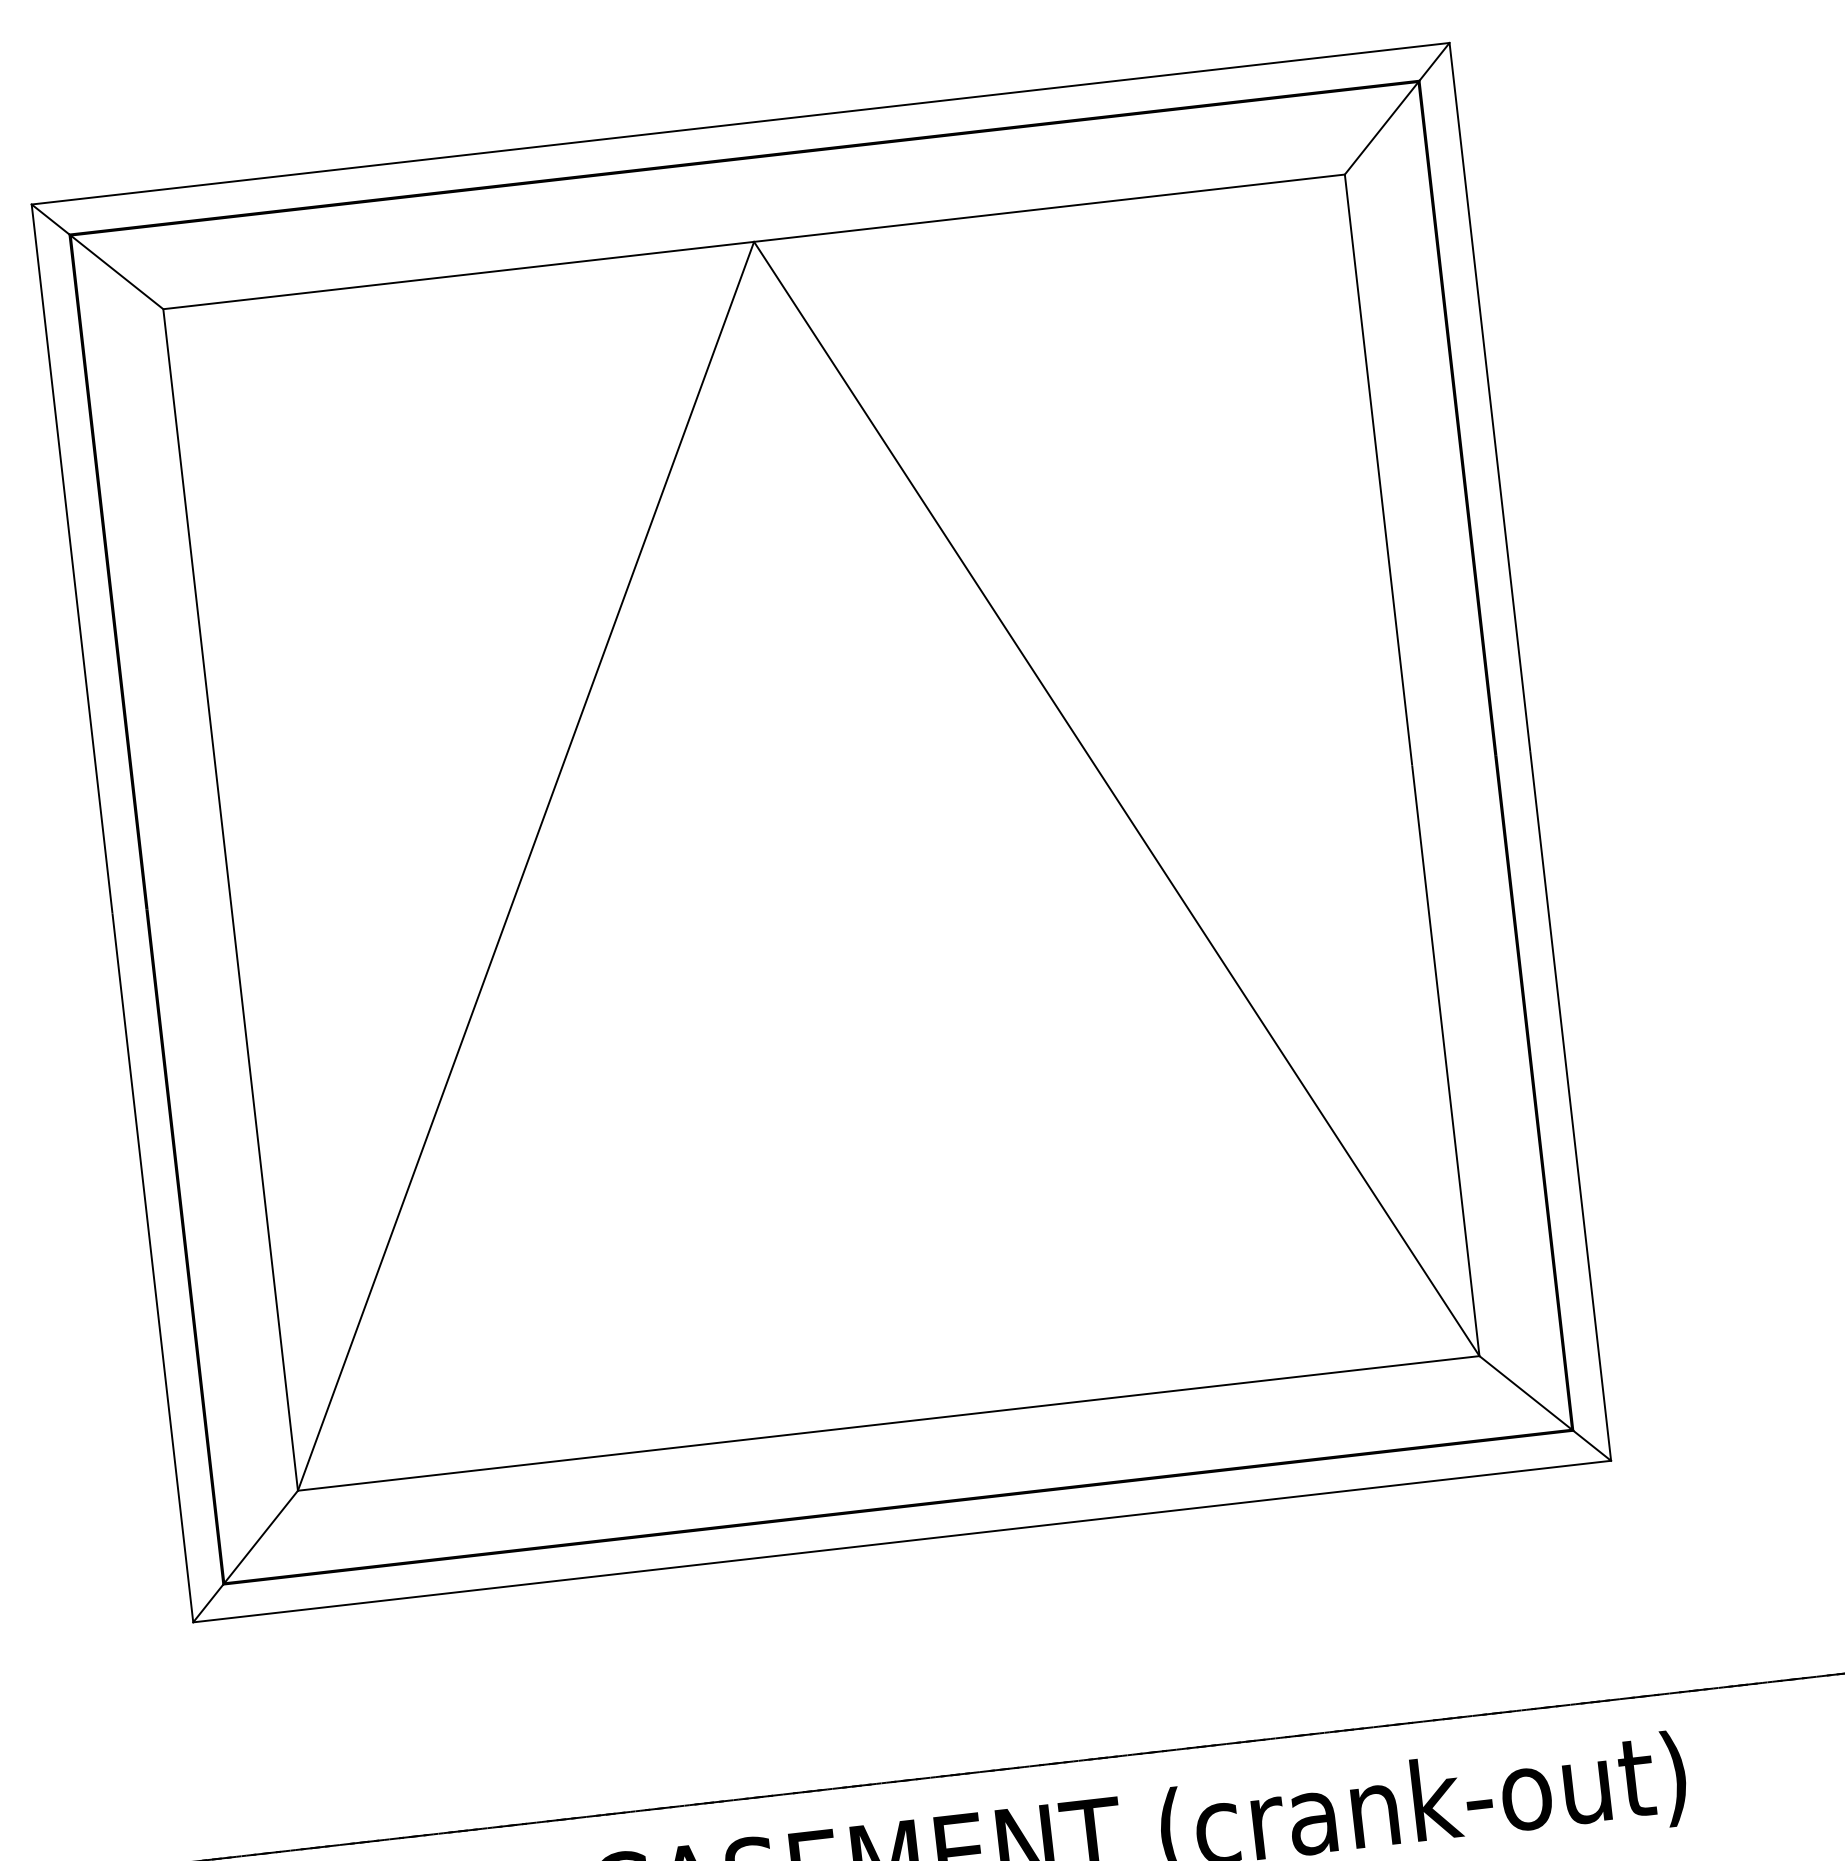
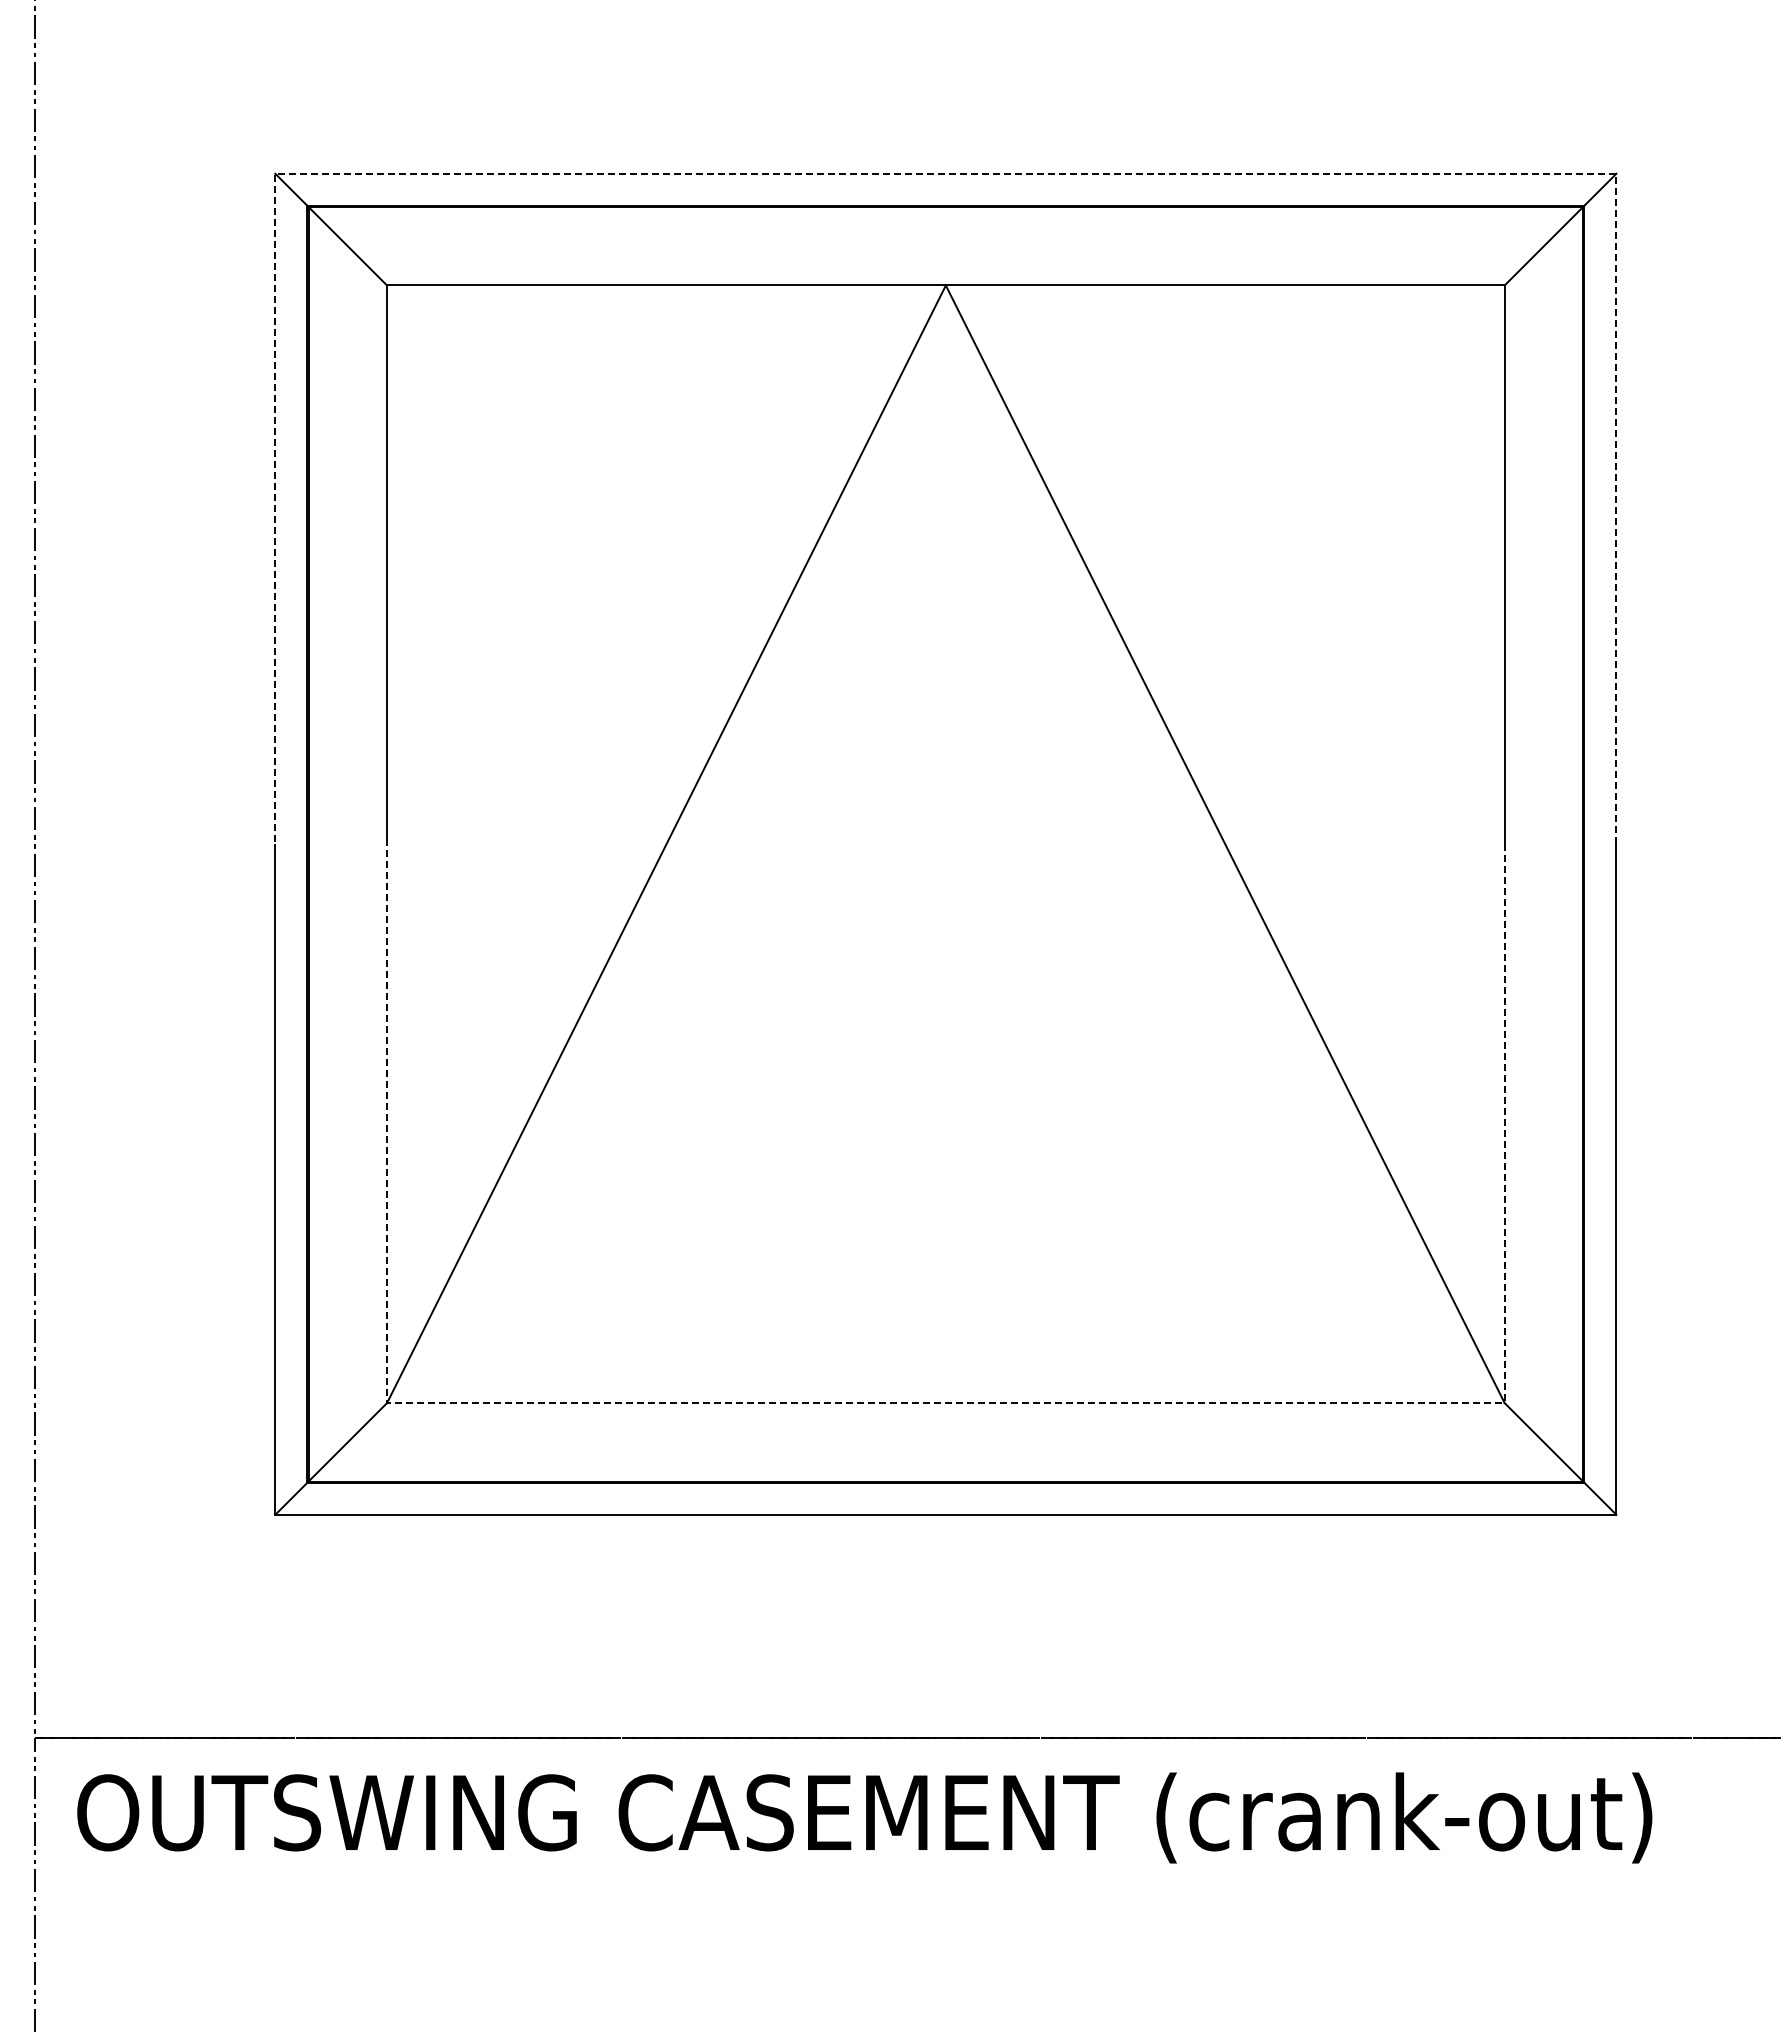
line: (740, 123) -> (945, 173), solid -> dashed
line: (888, 1423) -> (945, 1403), solid -> dashed

